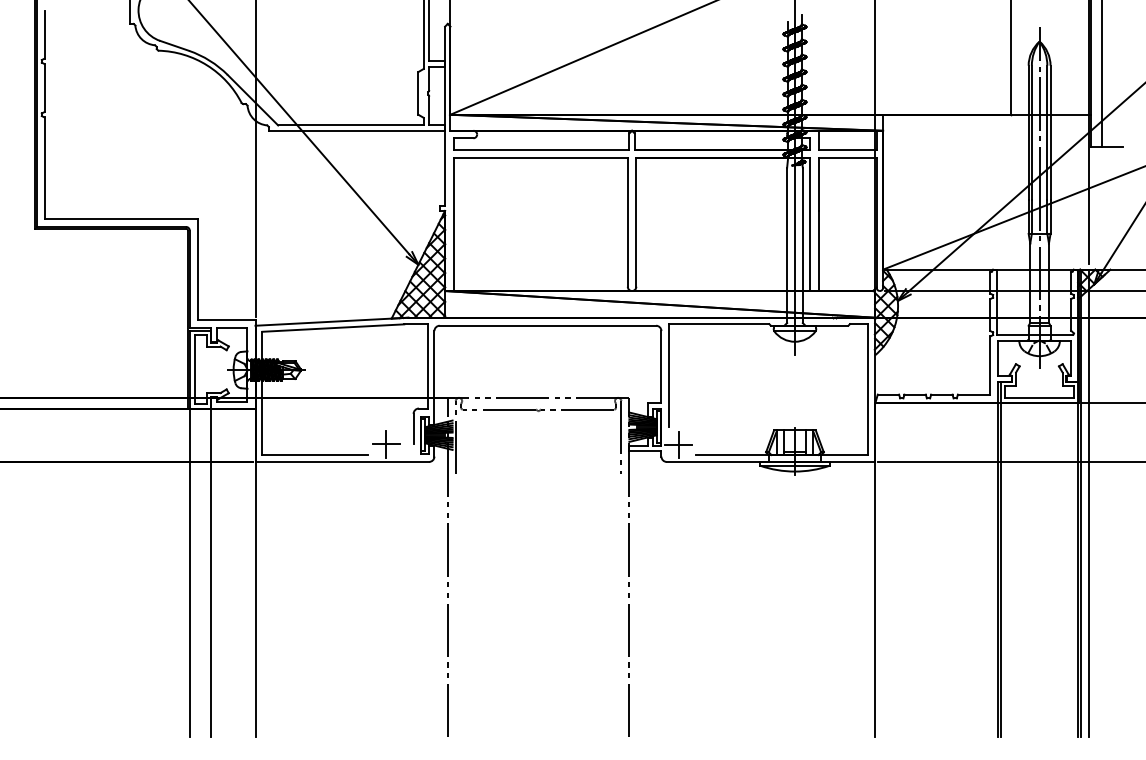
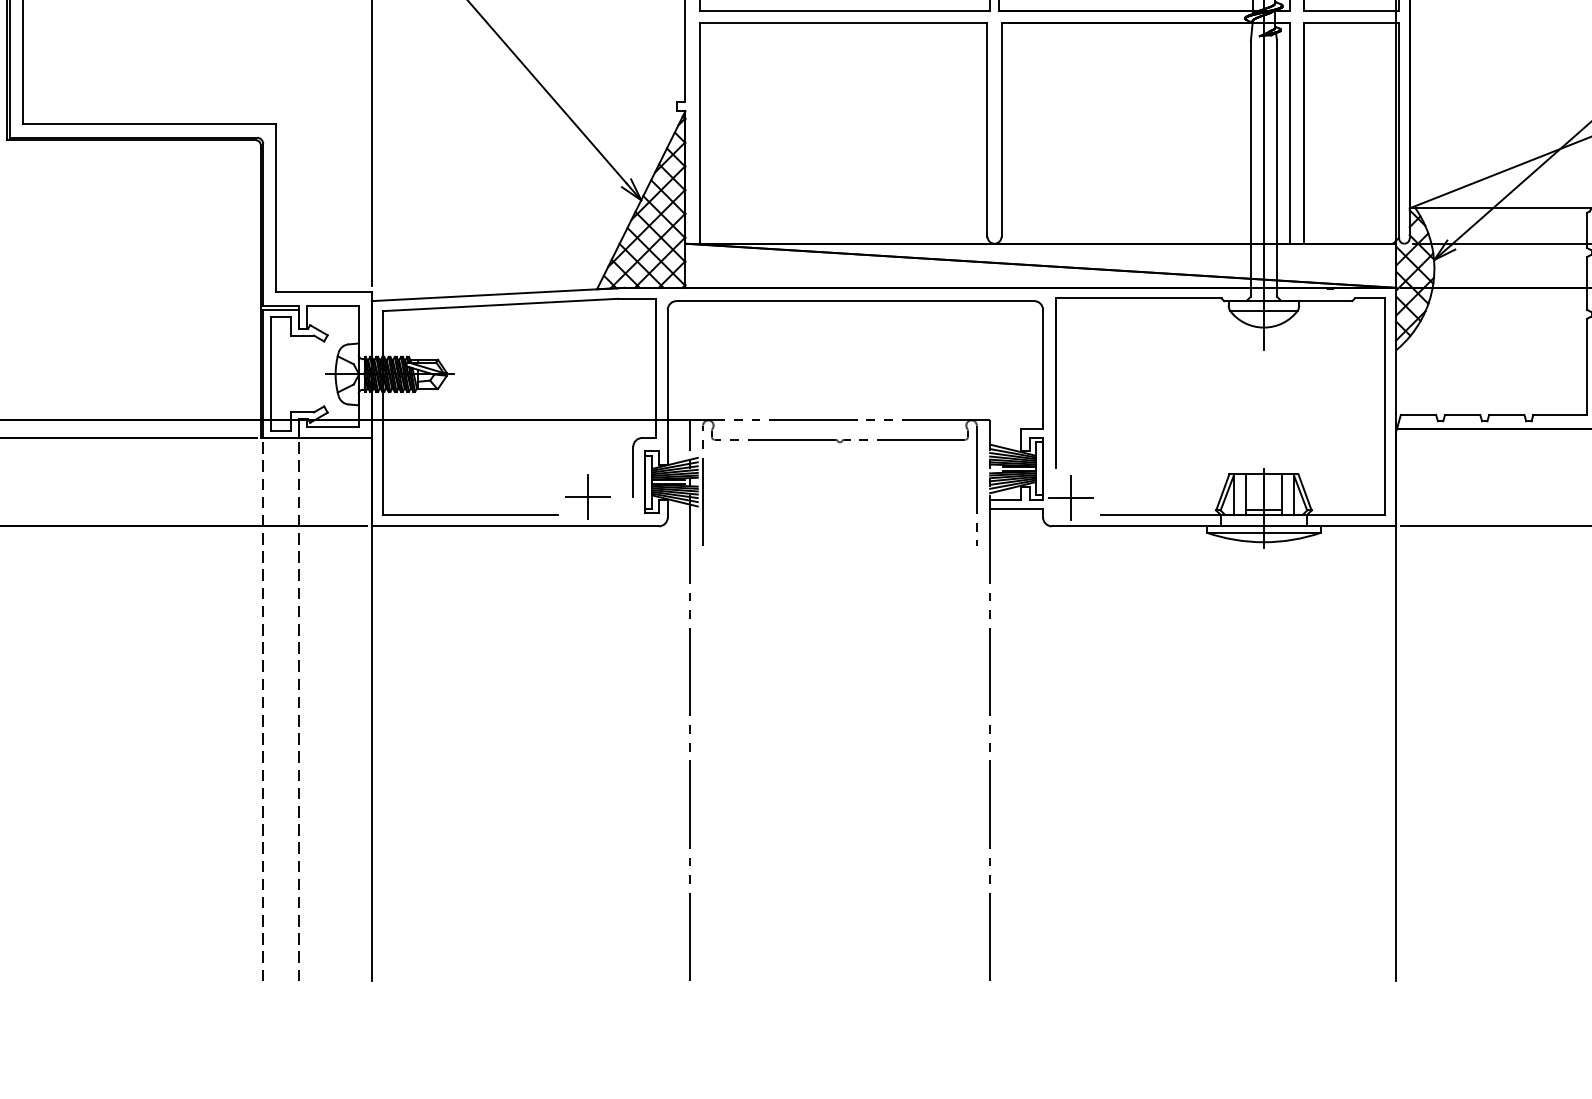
line: (189, 572) -> (262, 709), solid -> dashed
line: (211, 572) -> (299, 709), solid -> dashed

